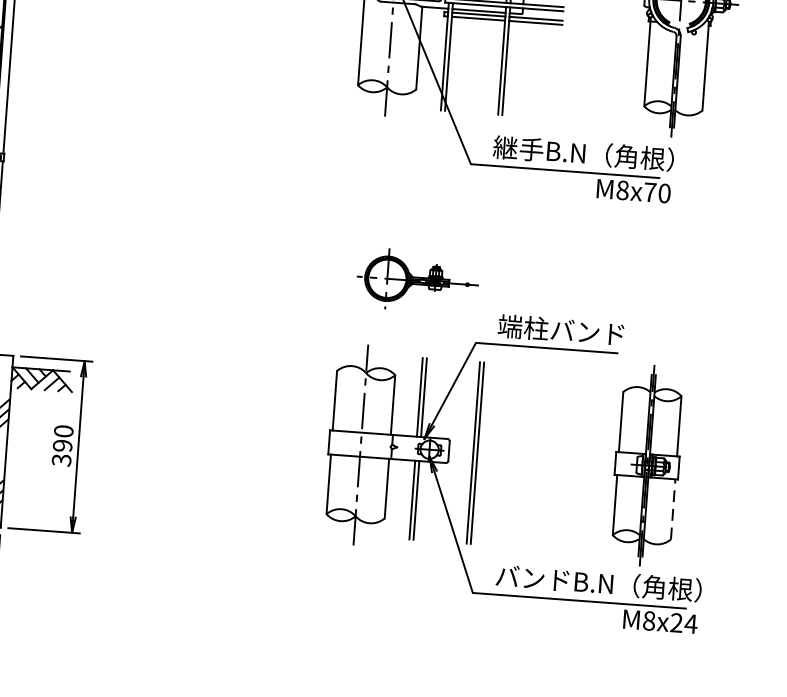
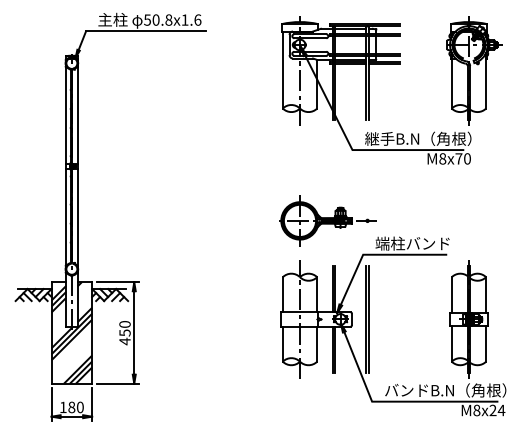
part: (419, 280) -> (327, 220), size x1.43
text: (61, 453) -> (124, 337), 390 -> 450
line: (673, 508) -> (486, 343), dashed -> solid

